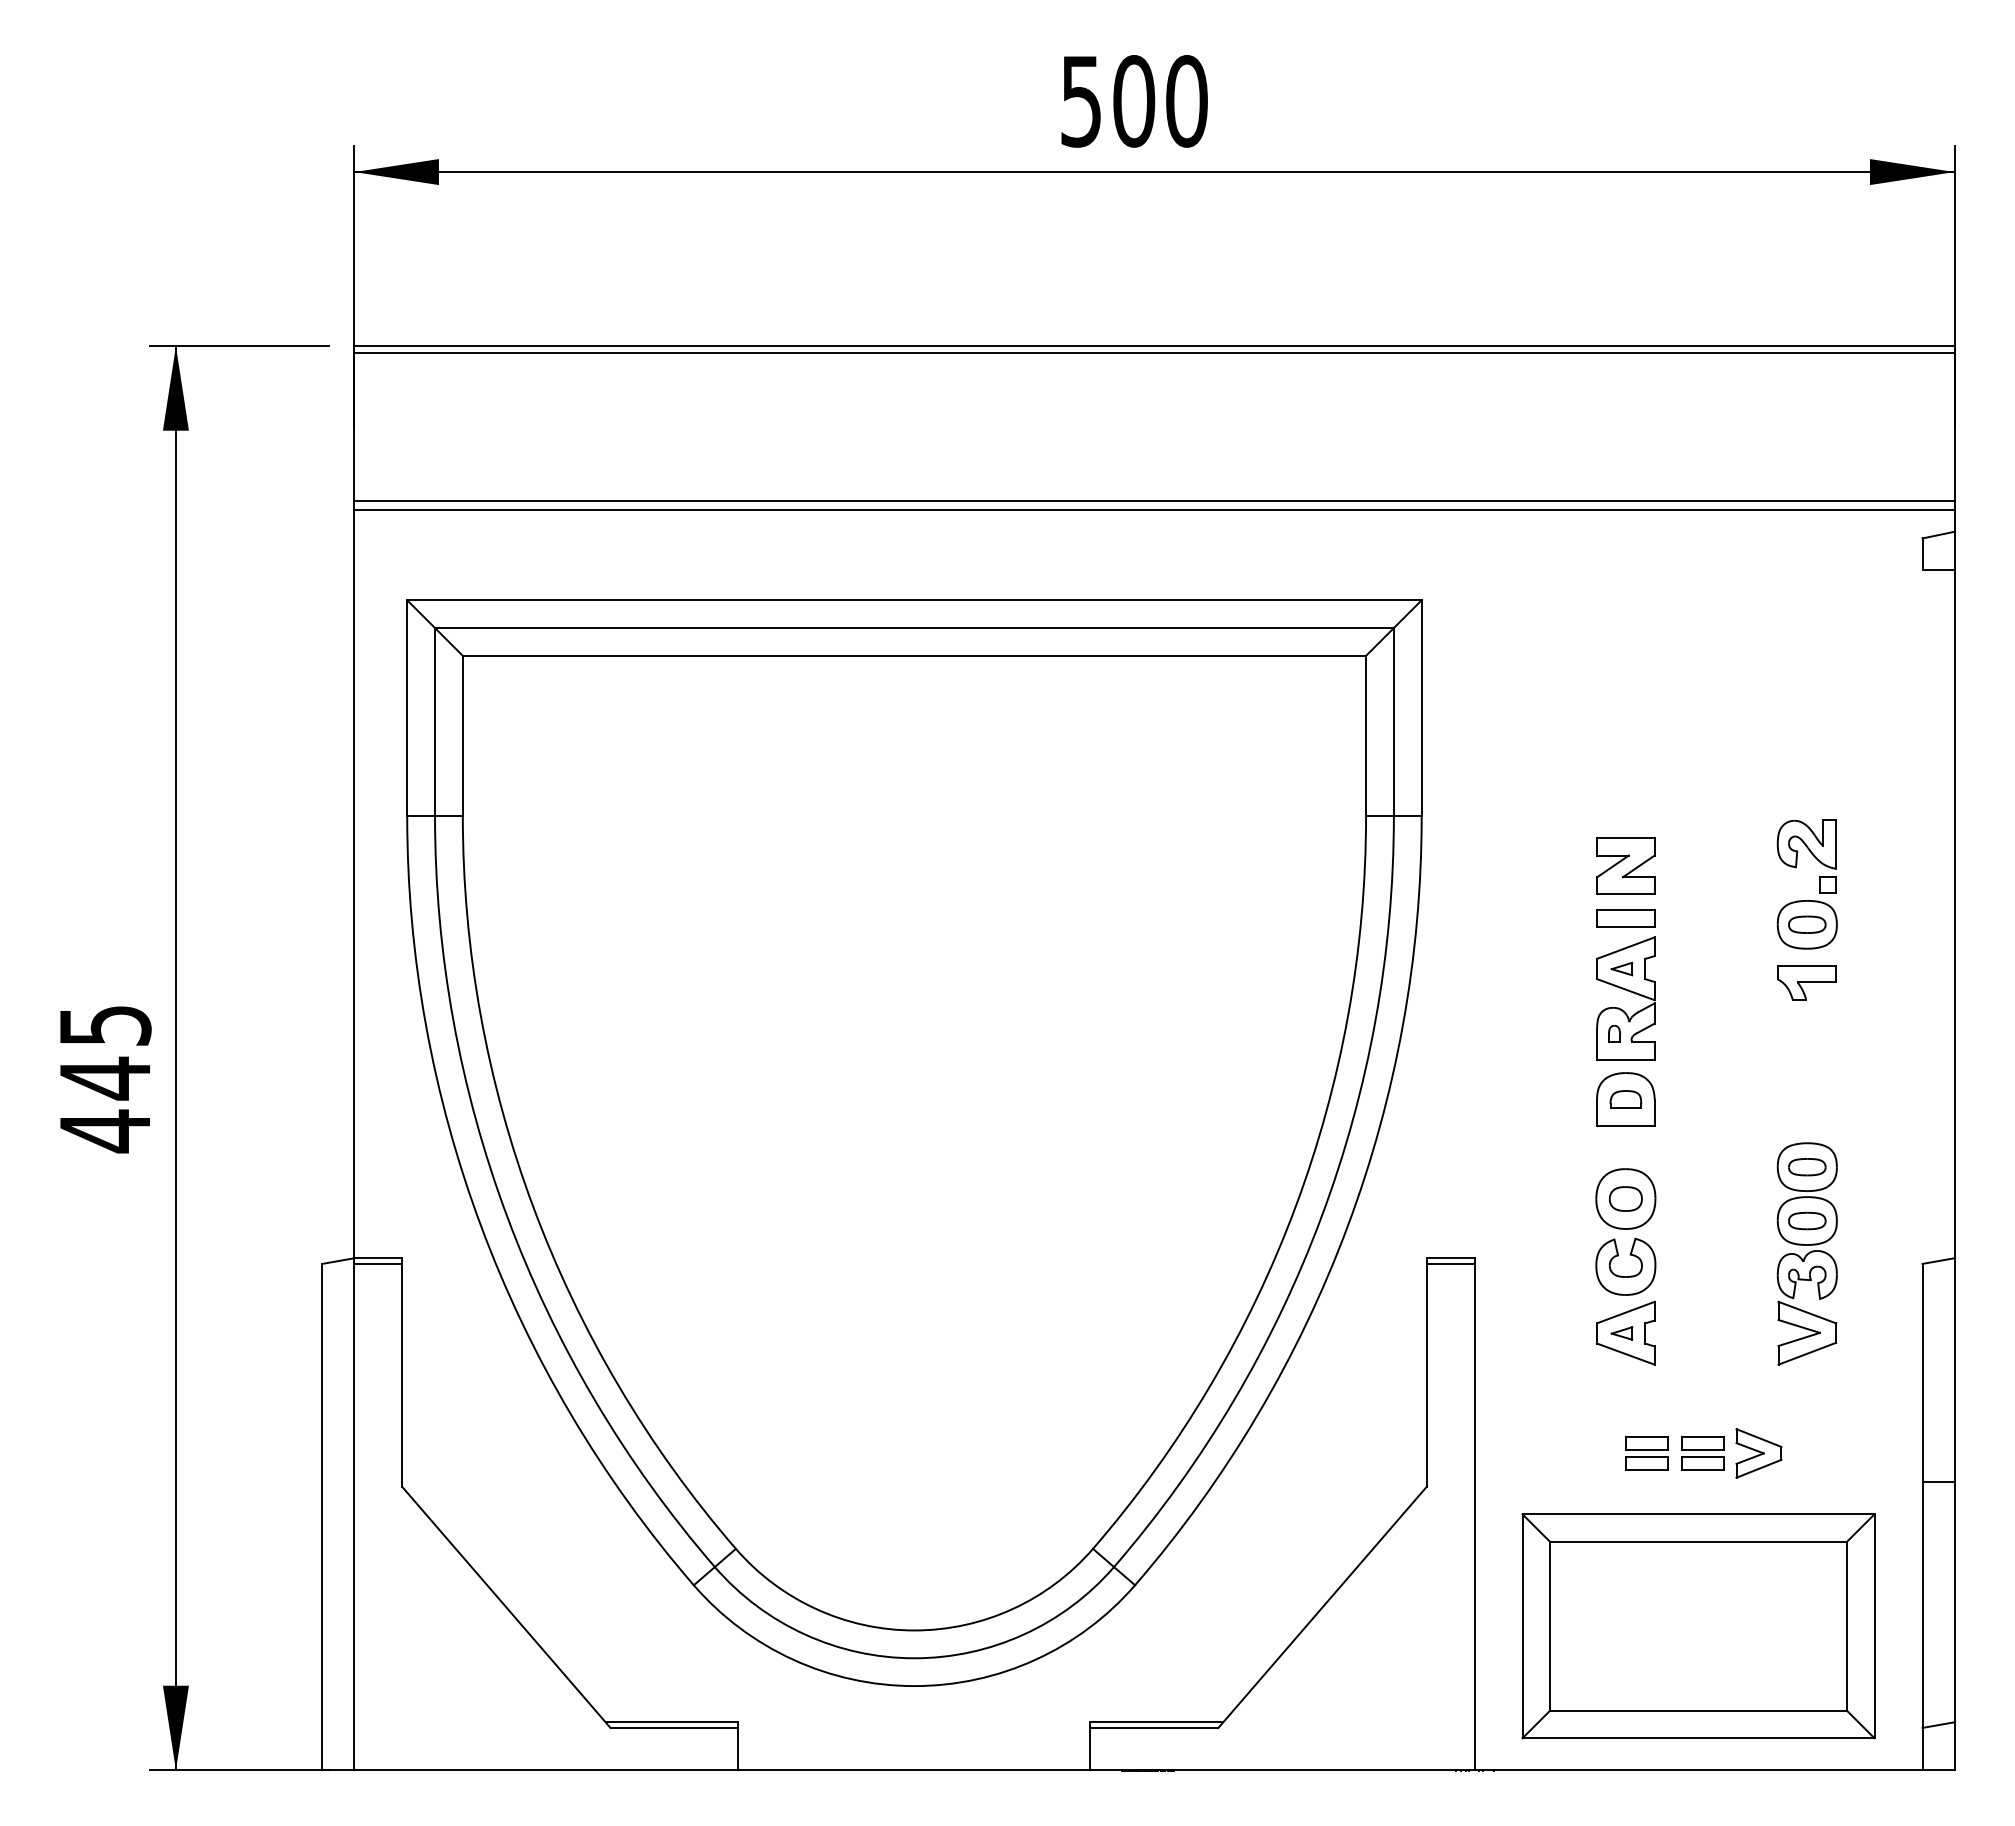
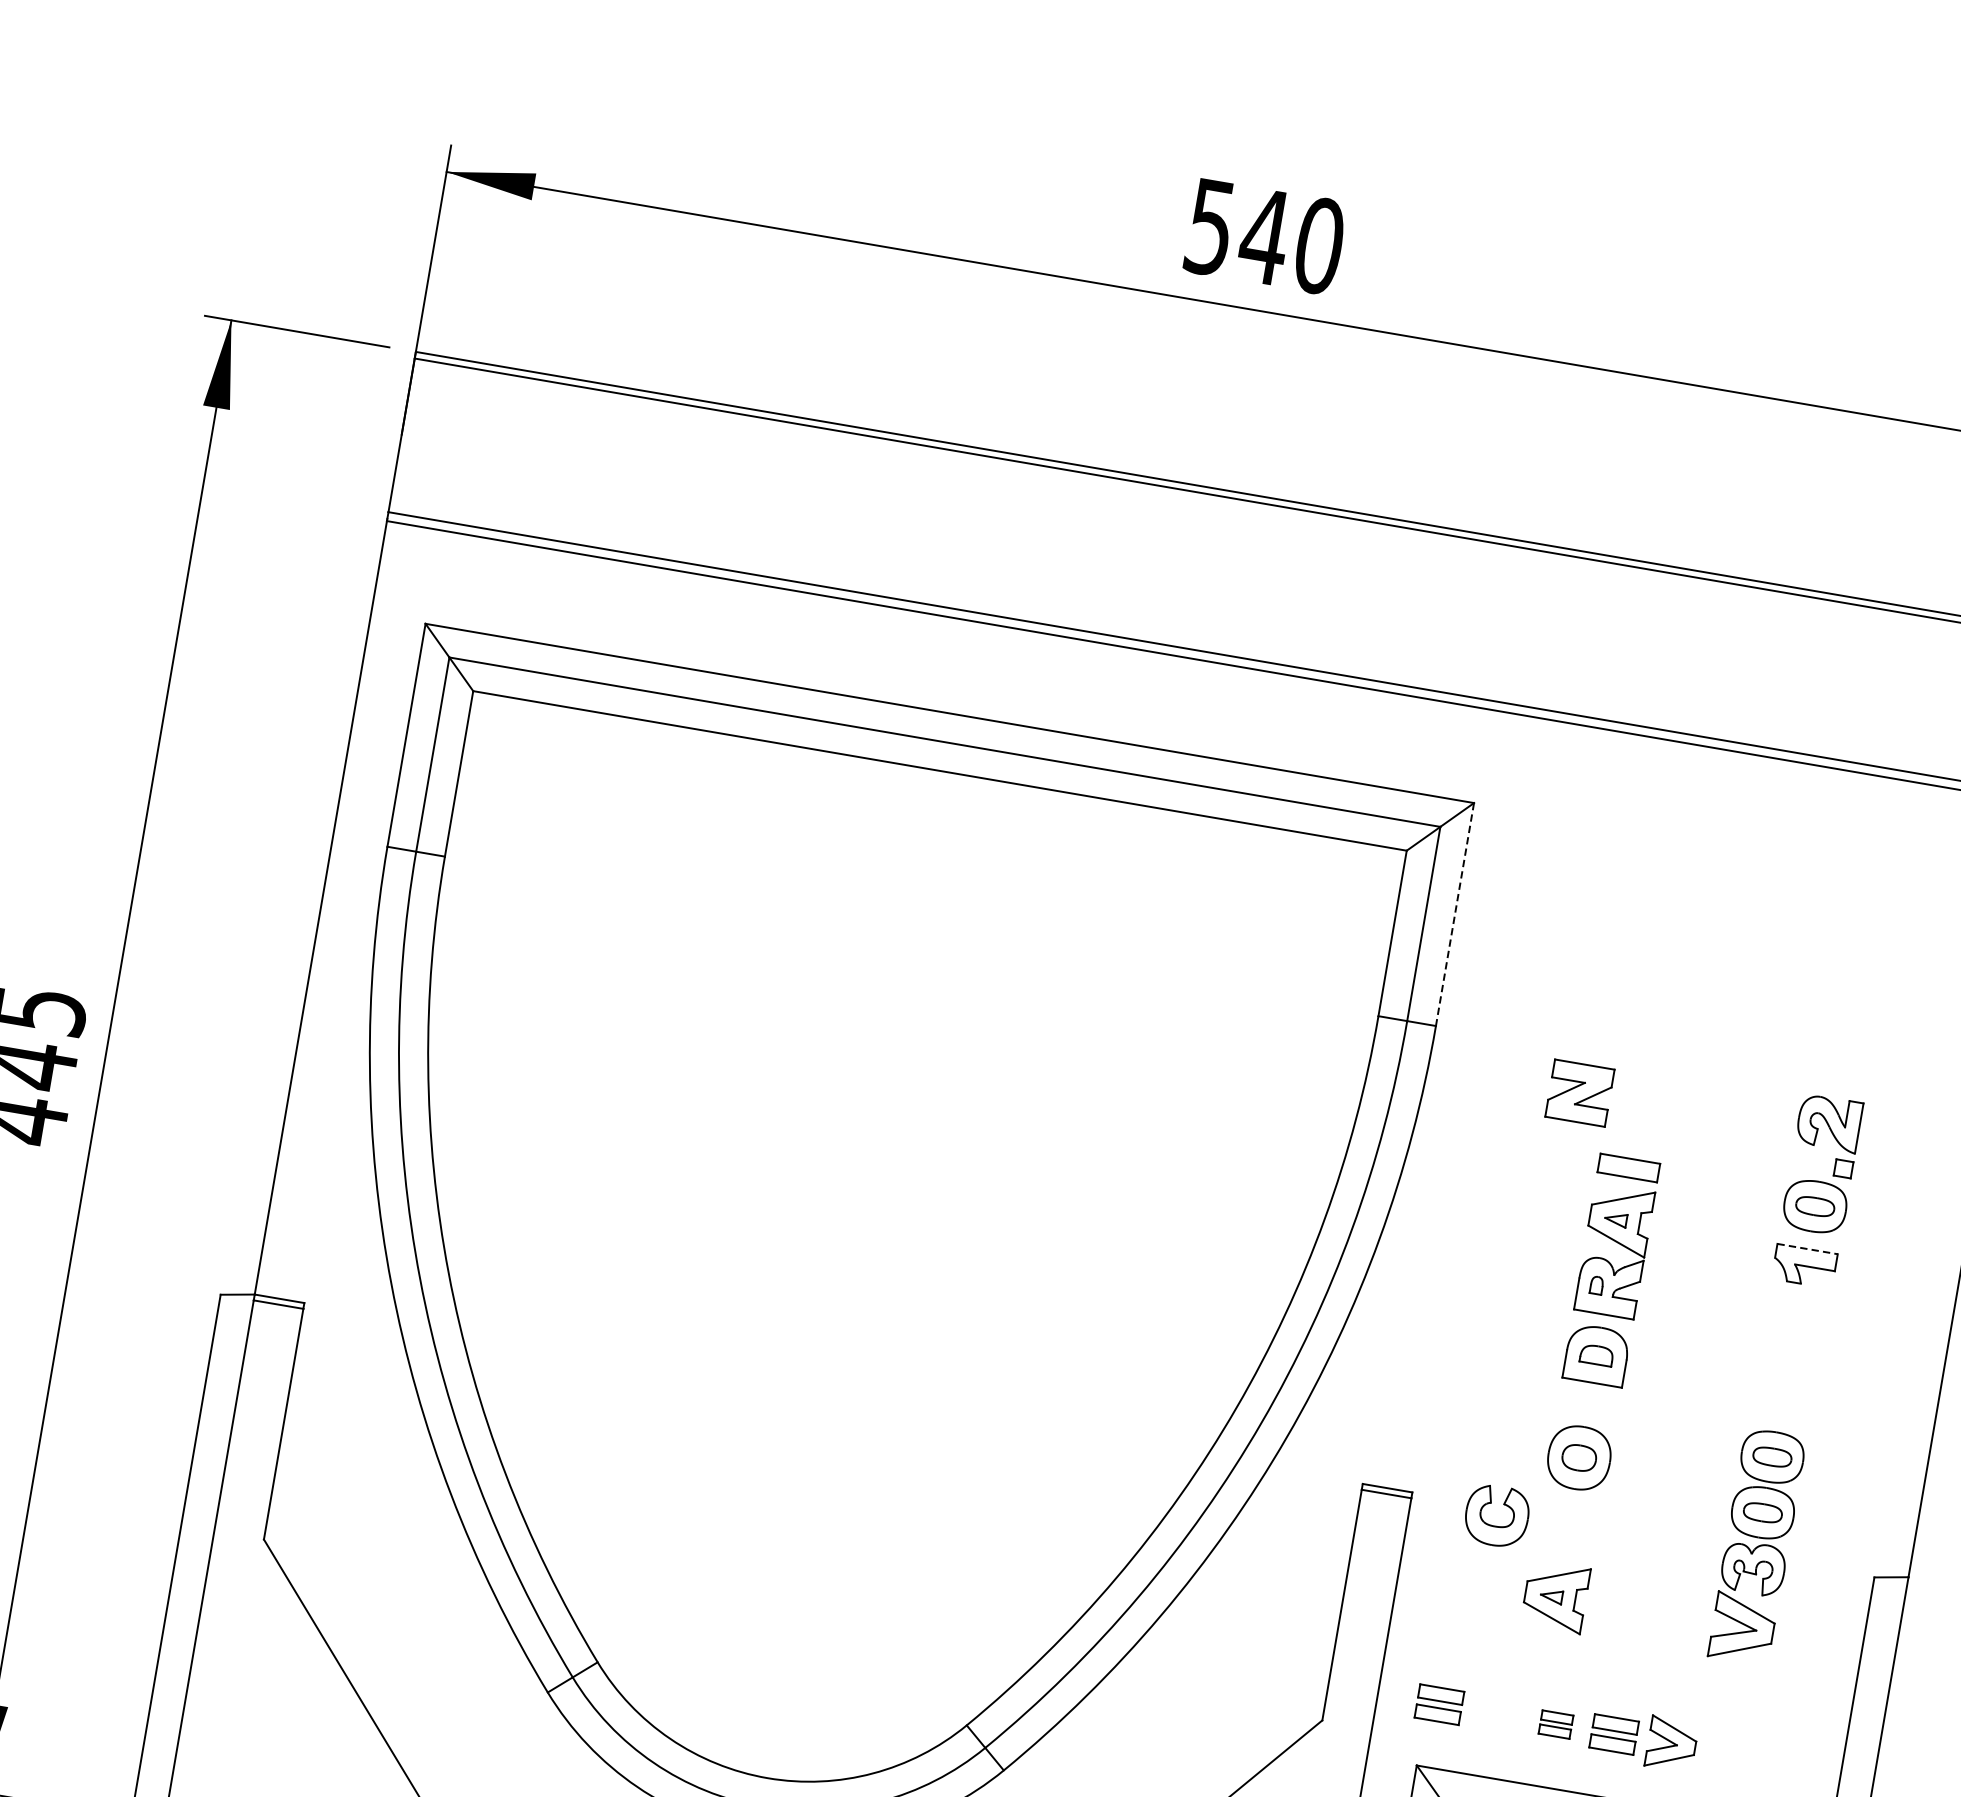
text: (1133, 101) -> (1264, 236), 500 -> 540
line: (1421, 708) -> (1454, 914), solid -> dashed
part: (1625, 865) -> (1579, 1092), moved
line: (1807, 965) -> (1808, 1248), solid -> dashed
part: (1621, 1275) -> (1490, 1524), moved
part: (1533, 1453) -> (1438, 1704), added
part: (1646, 1453) -> (1555, 1724), size x0.7

